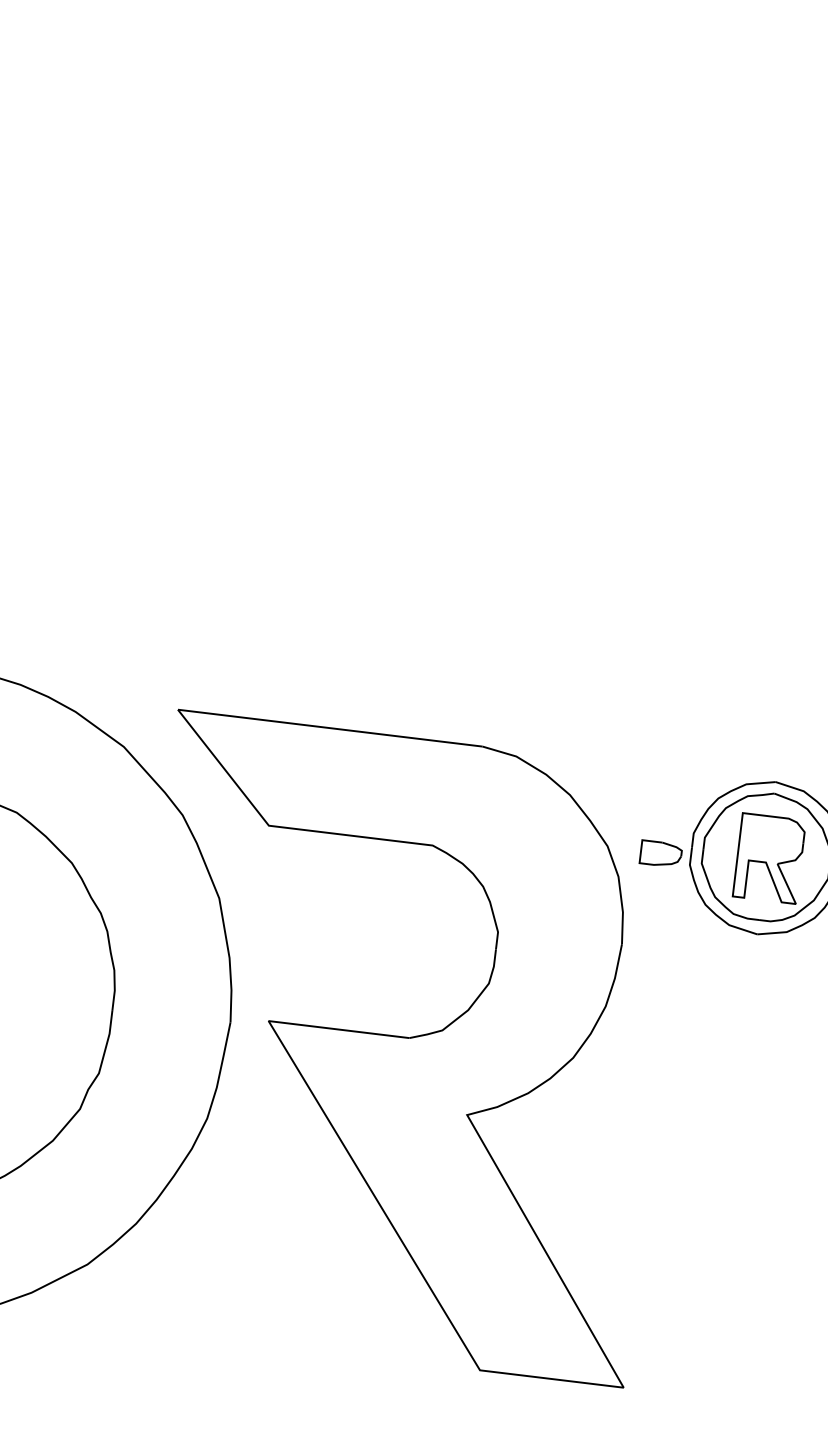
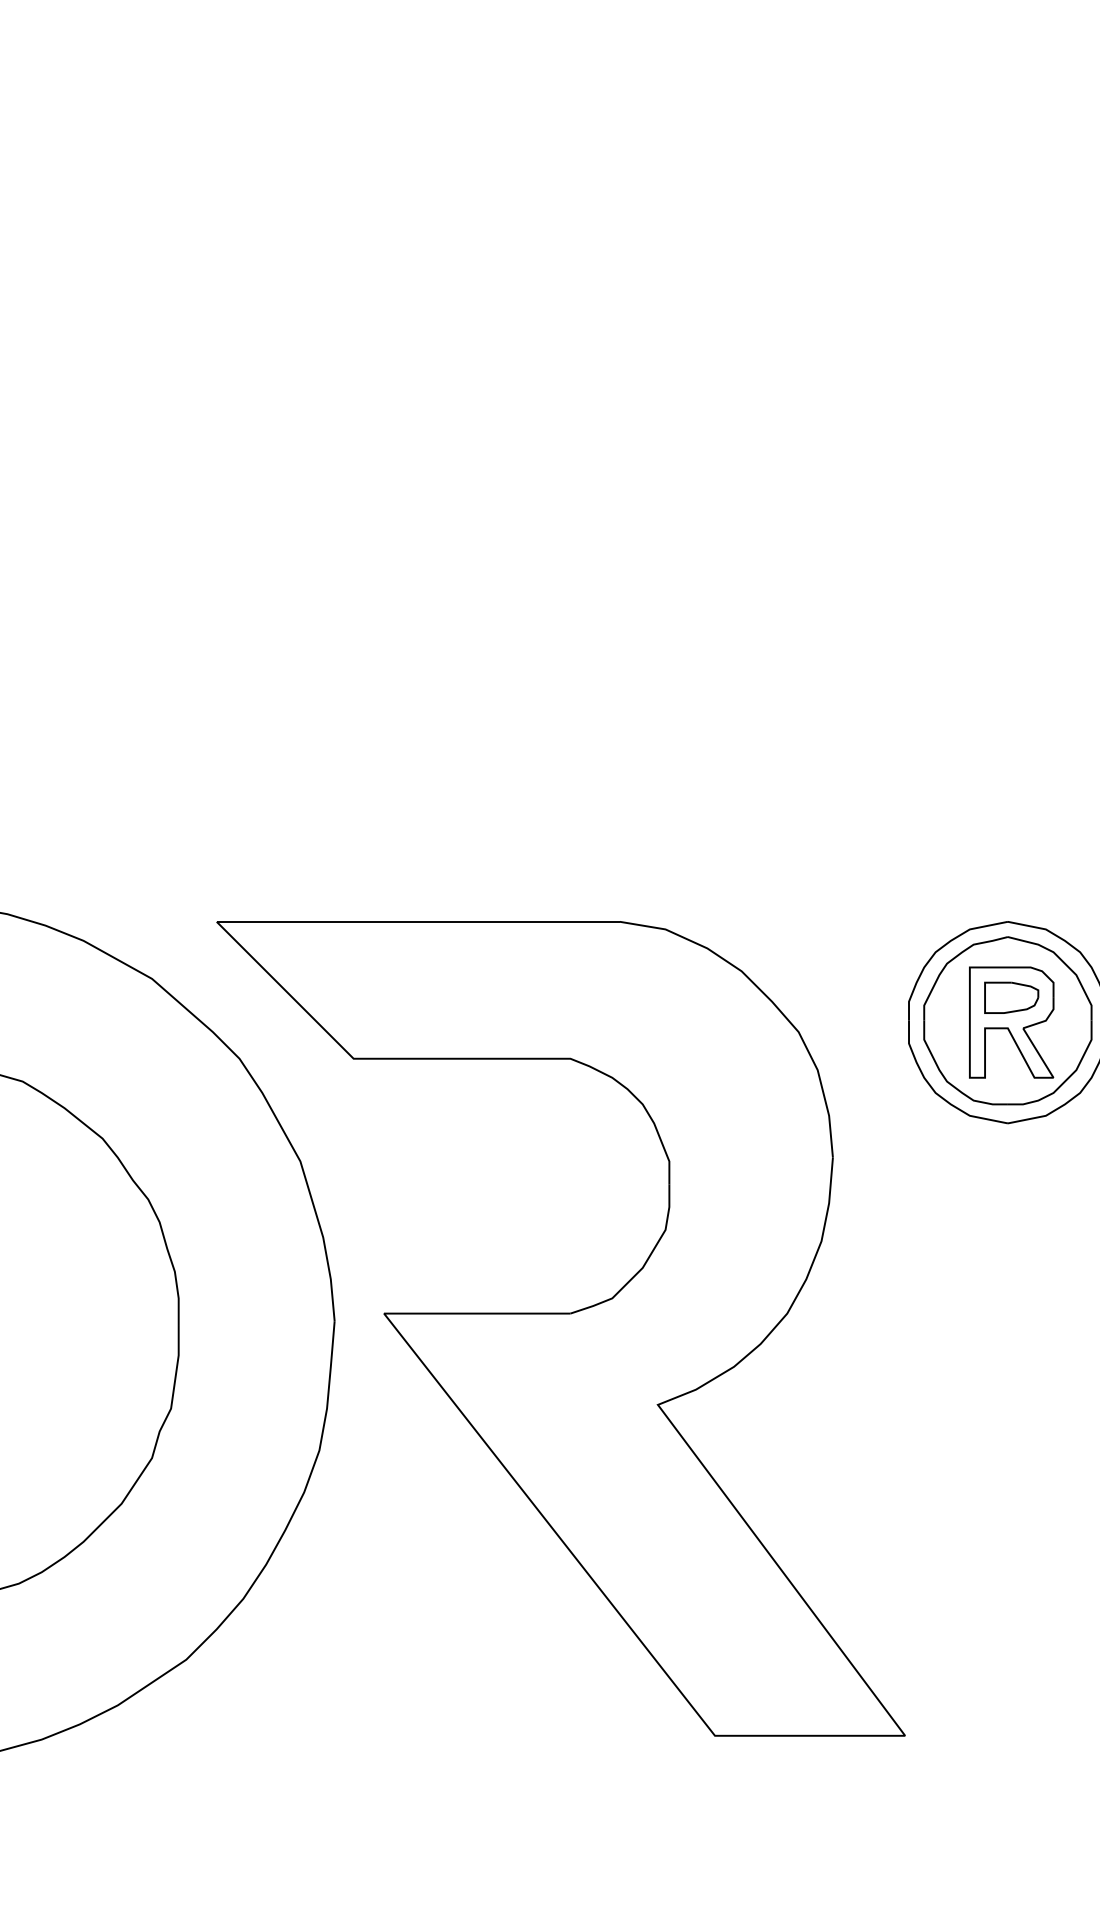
part: (660, 853) -> (1011, 997), moved

